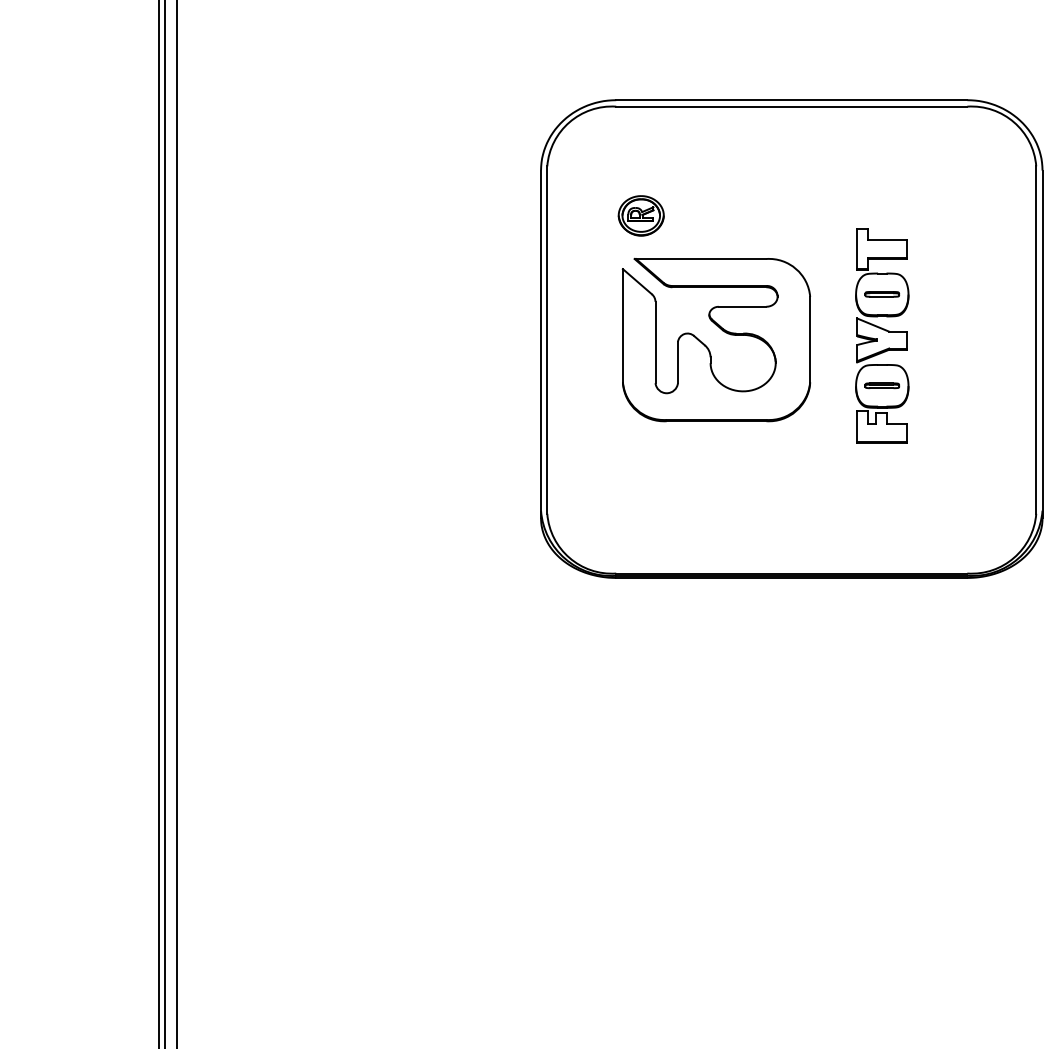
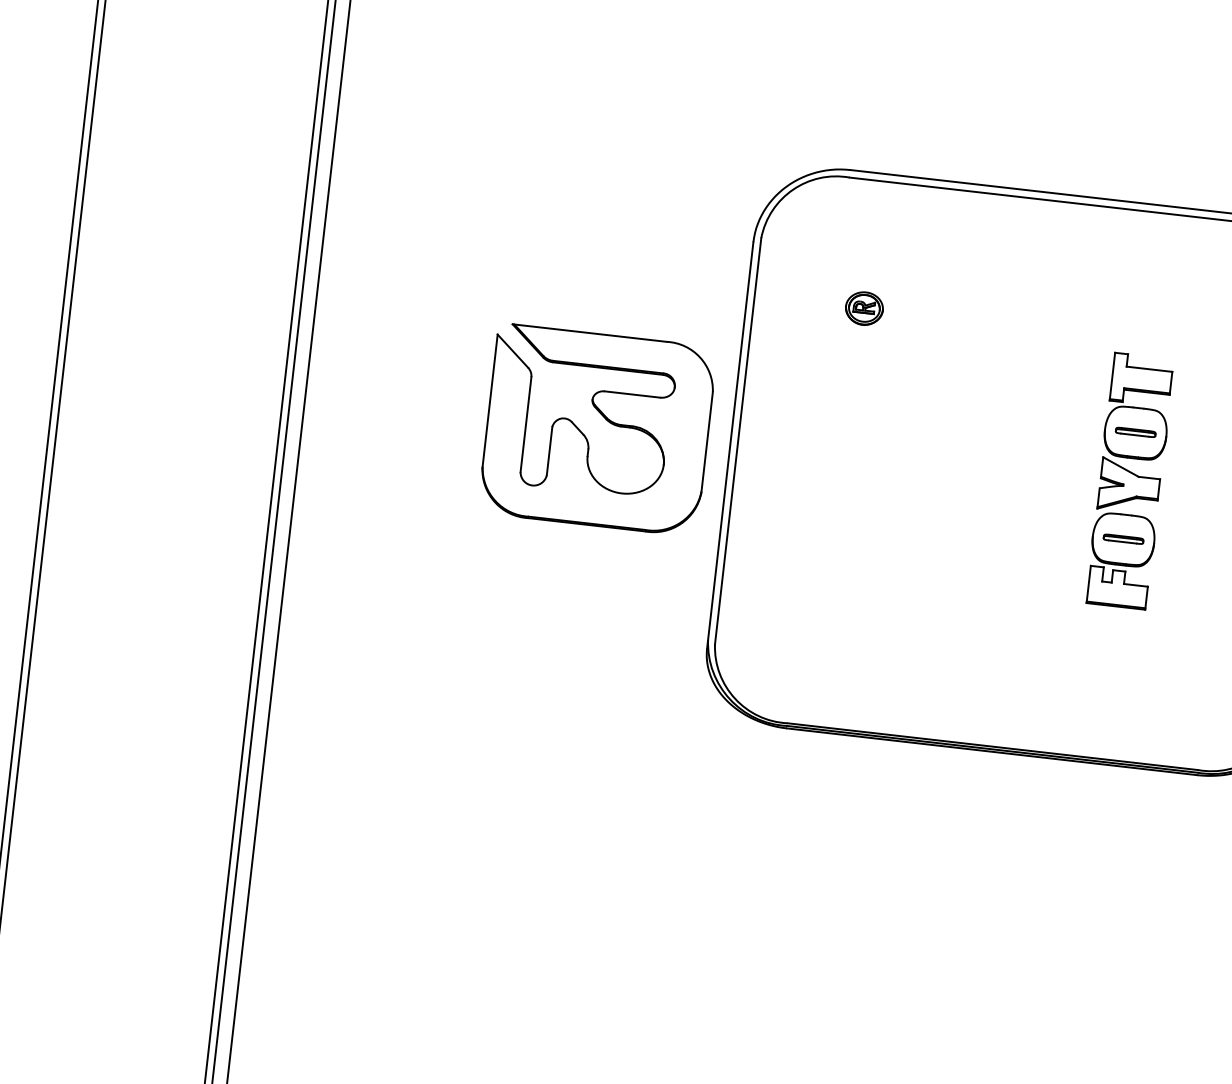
part: (640, 215) -> (863, 308), size x0.7
part: (722, 331) -> (605, 420), moved

